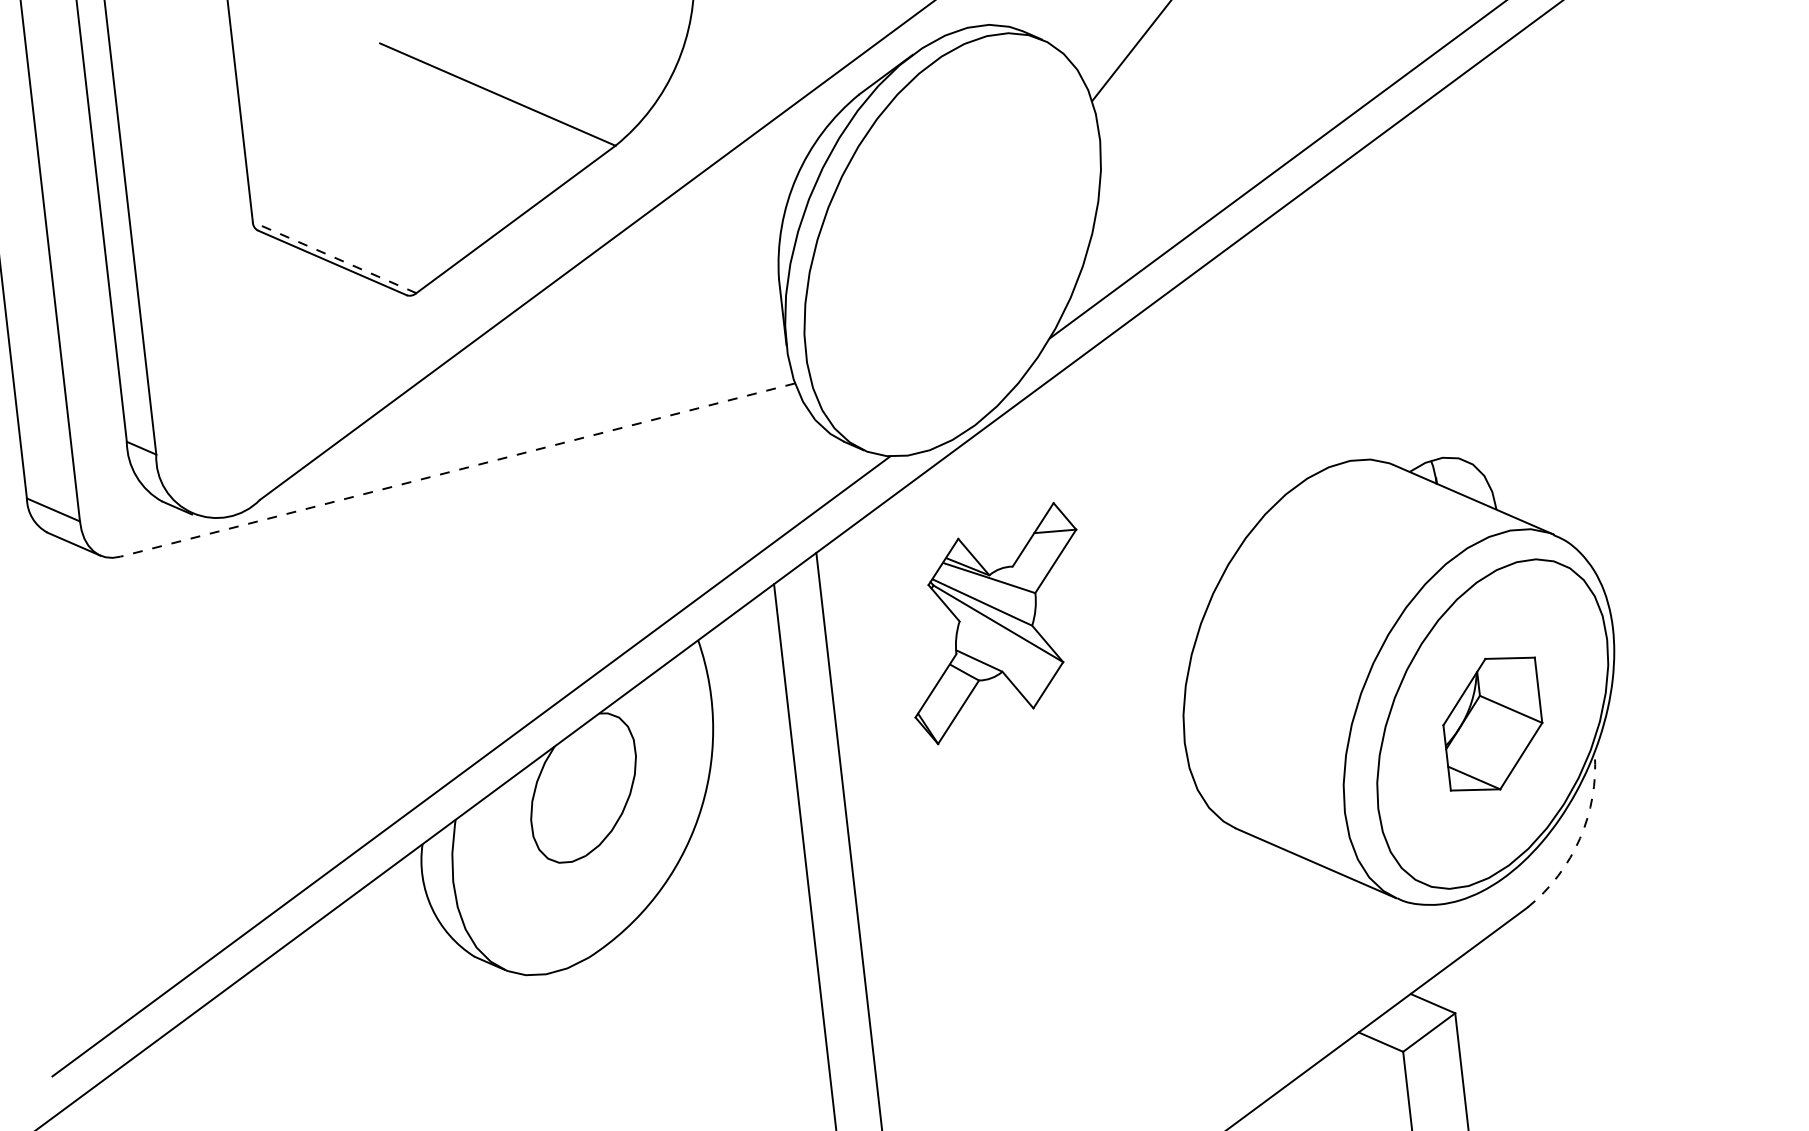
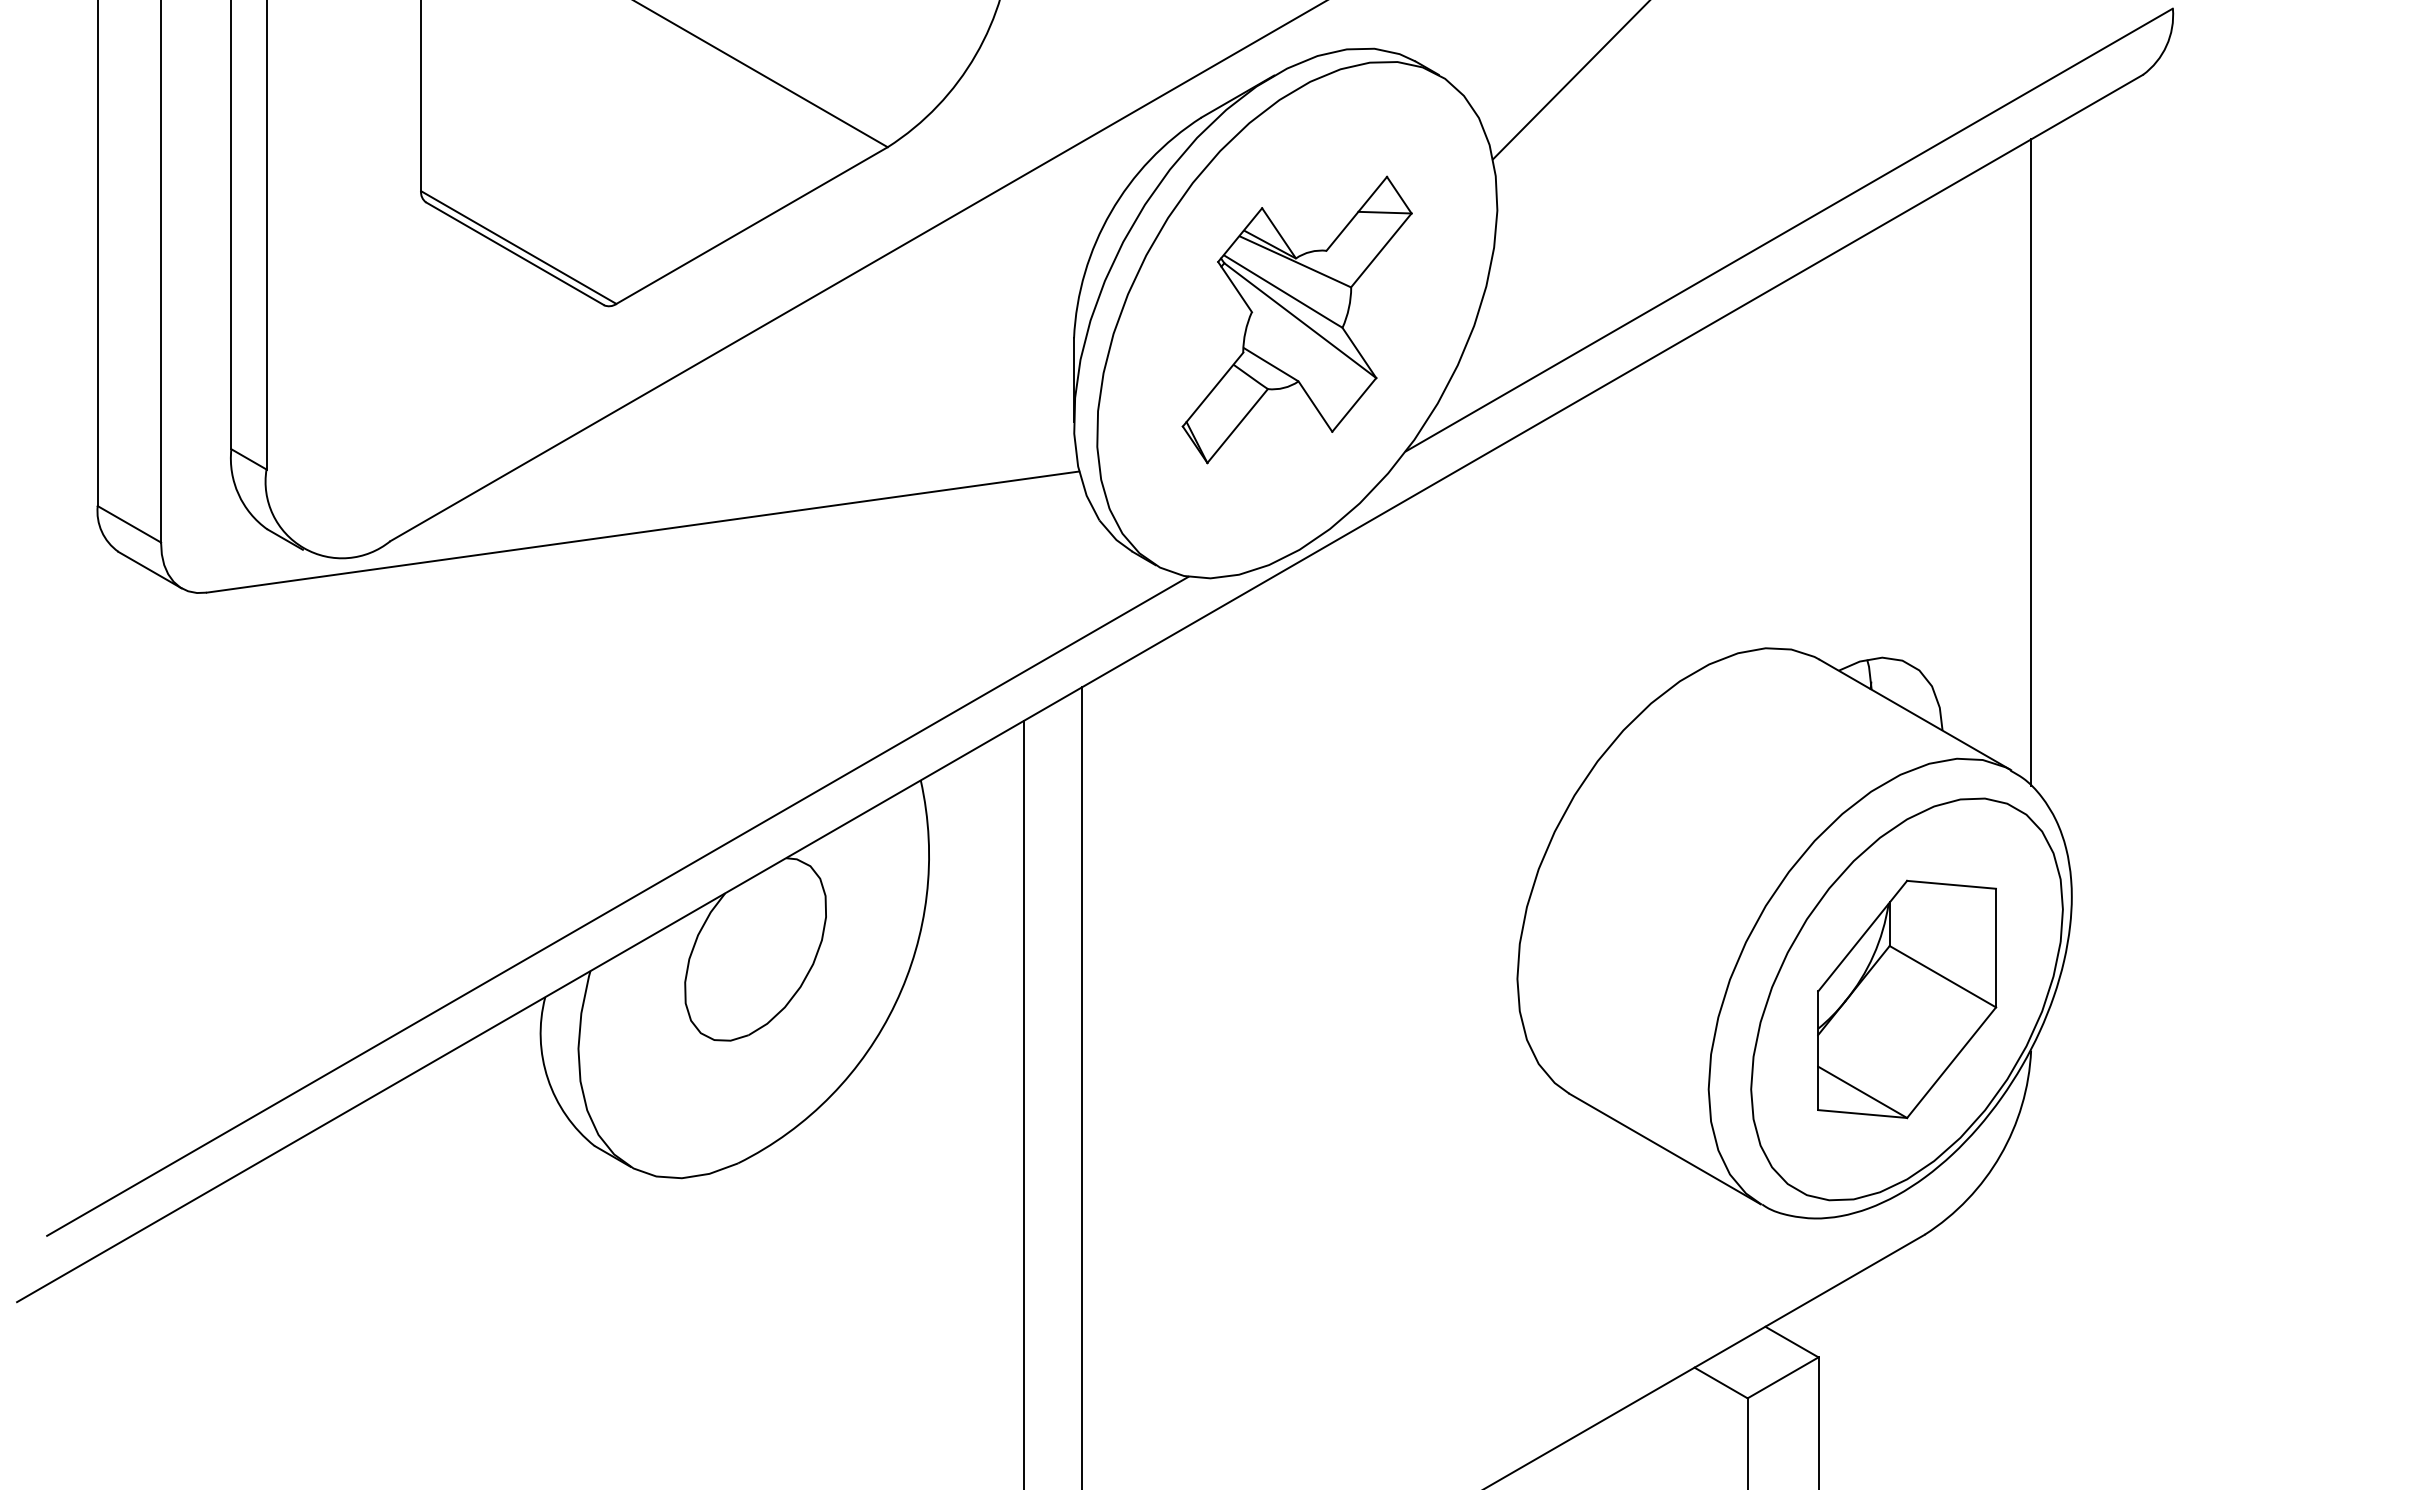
line: (334, 257) -> (518, 247), dashed -> solid
line: (1542, 291) -> (2031, 462), added
line: (457, 470) -> (642, 532), dashed -> solid
part: (995, 623) -> (1296, 319), moved
part: (1493, 724) -> (1907, 999), size x1.43
arc: (1580, 838) -> (2000, 1155), dashed -> solid

